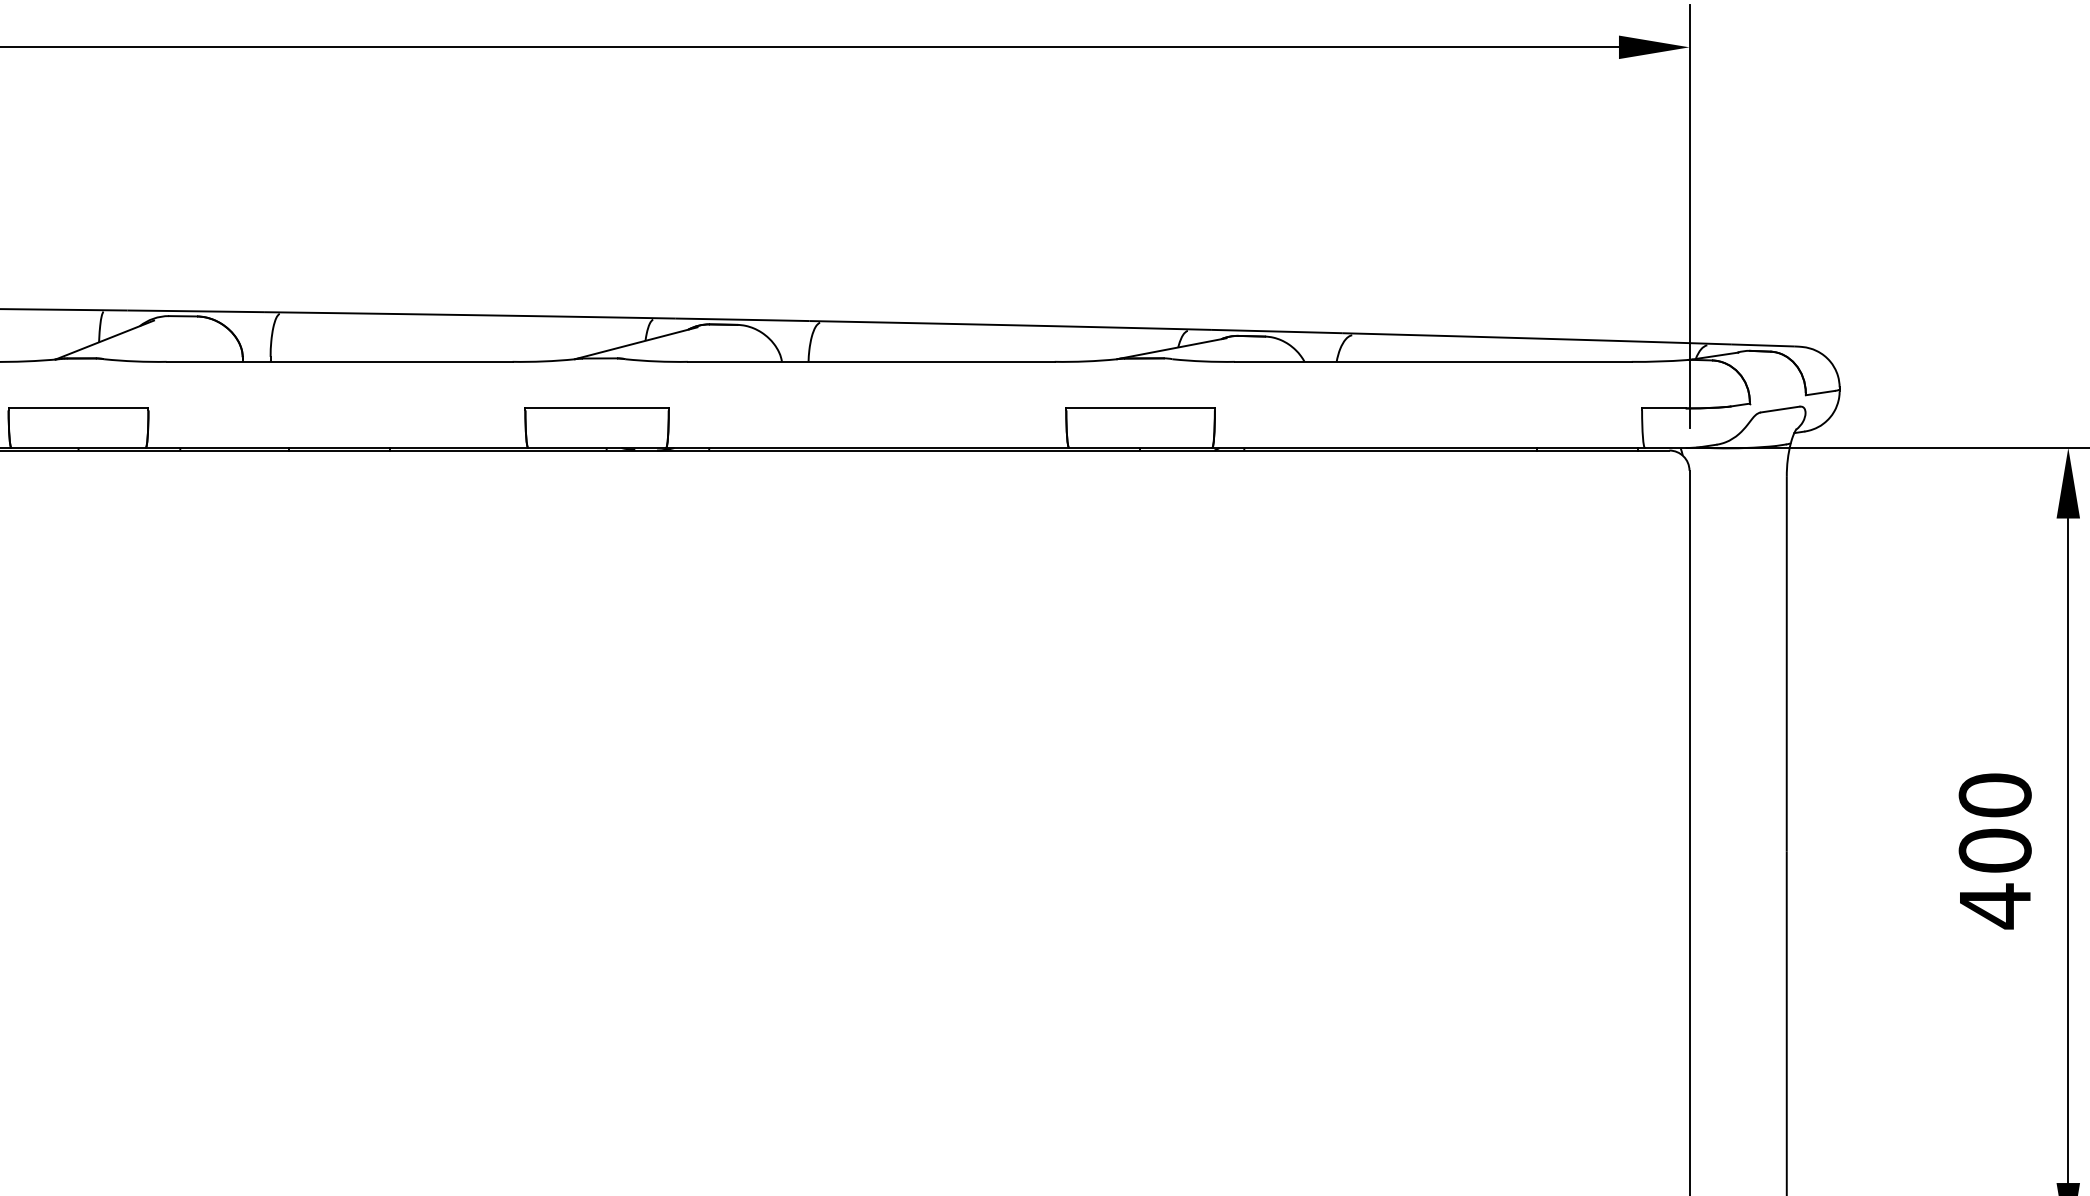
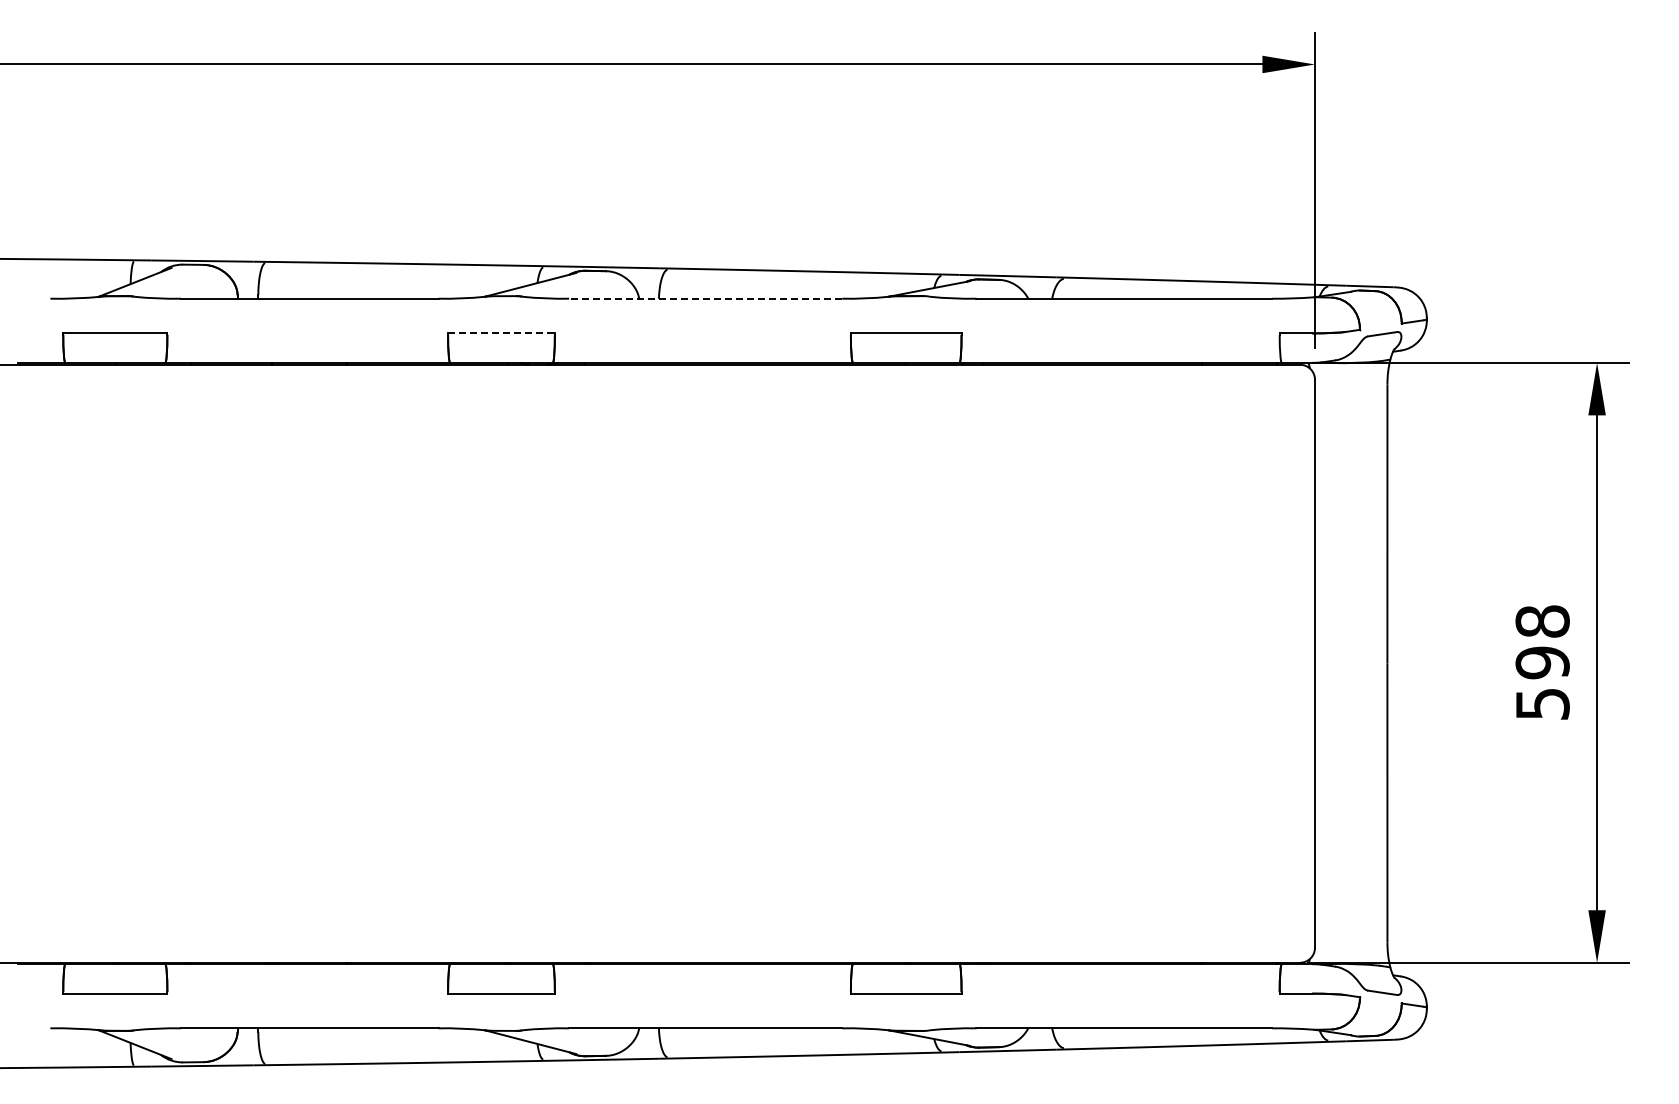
line: (871, 361) -> (705, 298), solid -> dashed
line: (597, 408) -> (501, 333), solid -> dashed
text: (1994, 851) -> (1542, 663), 400 -> 598

